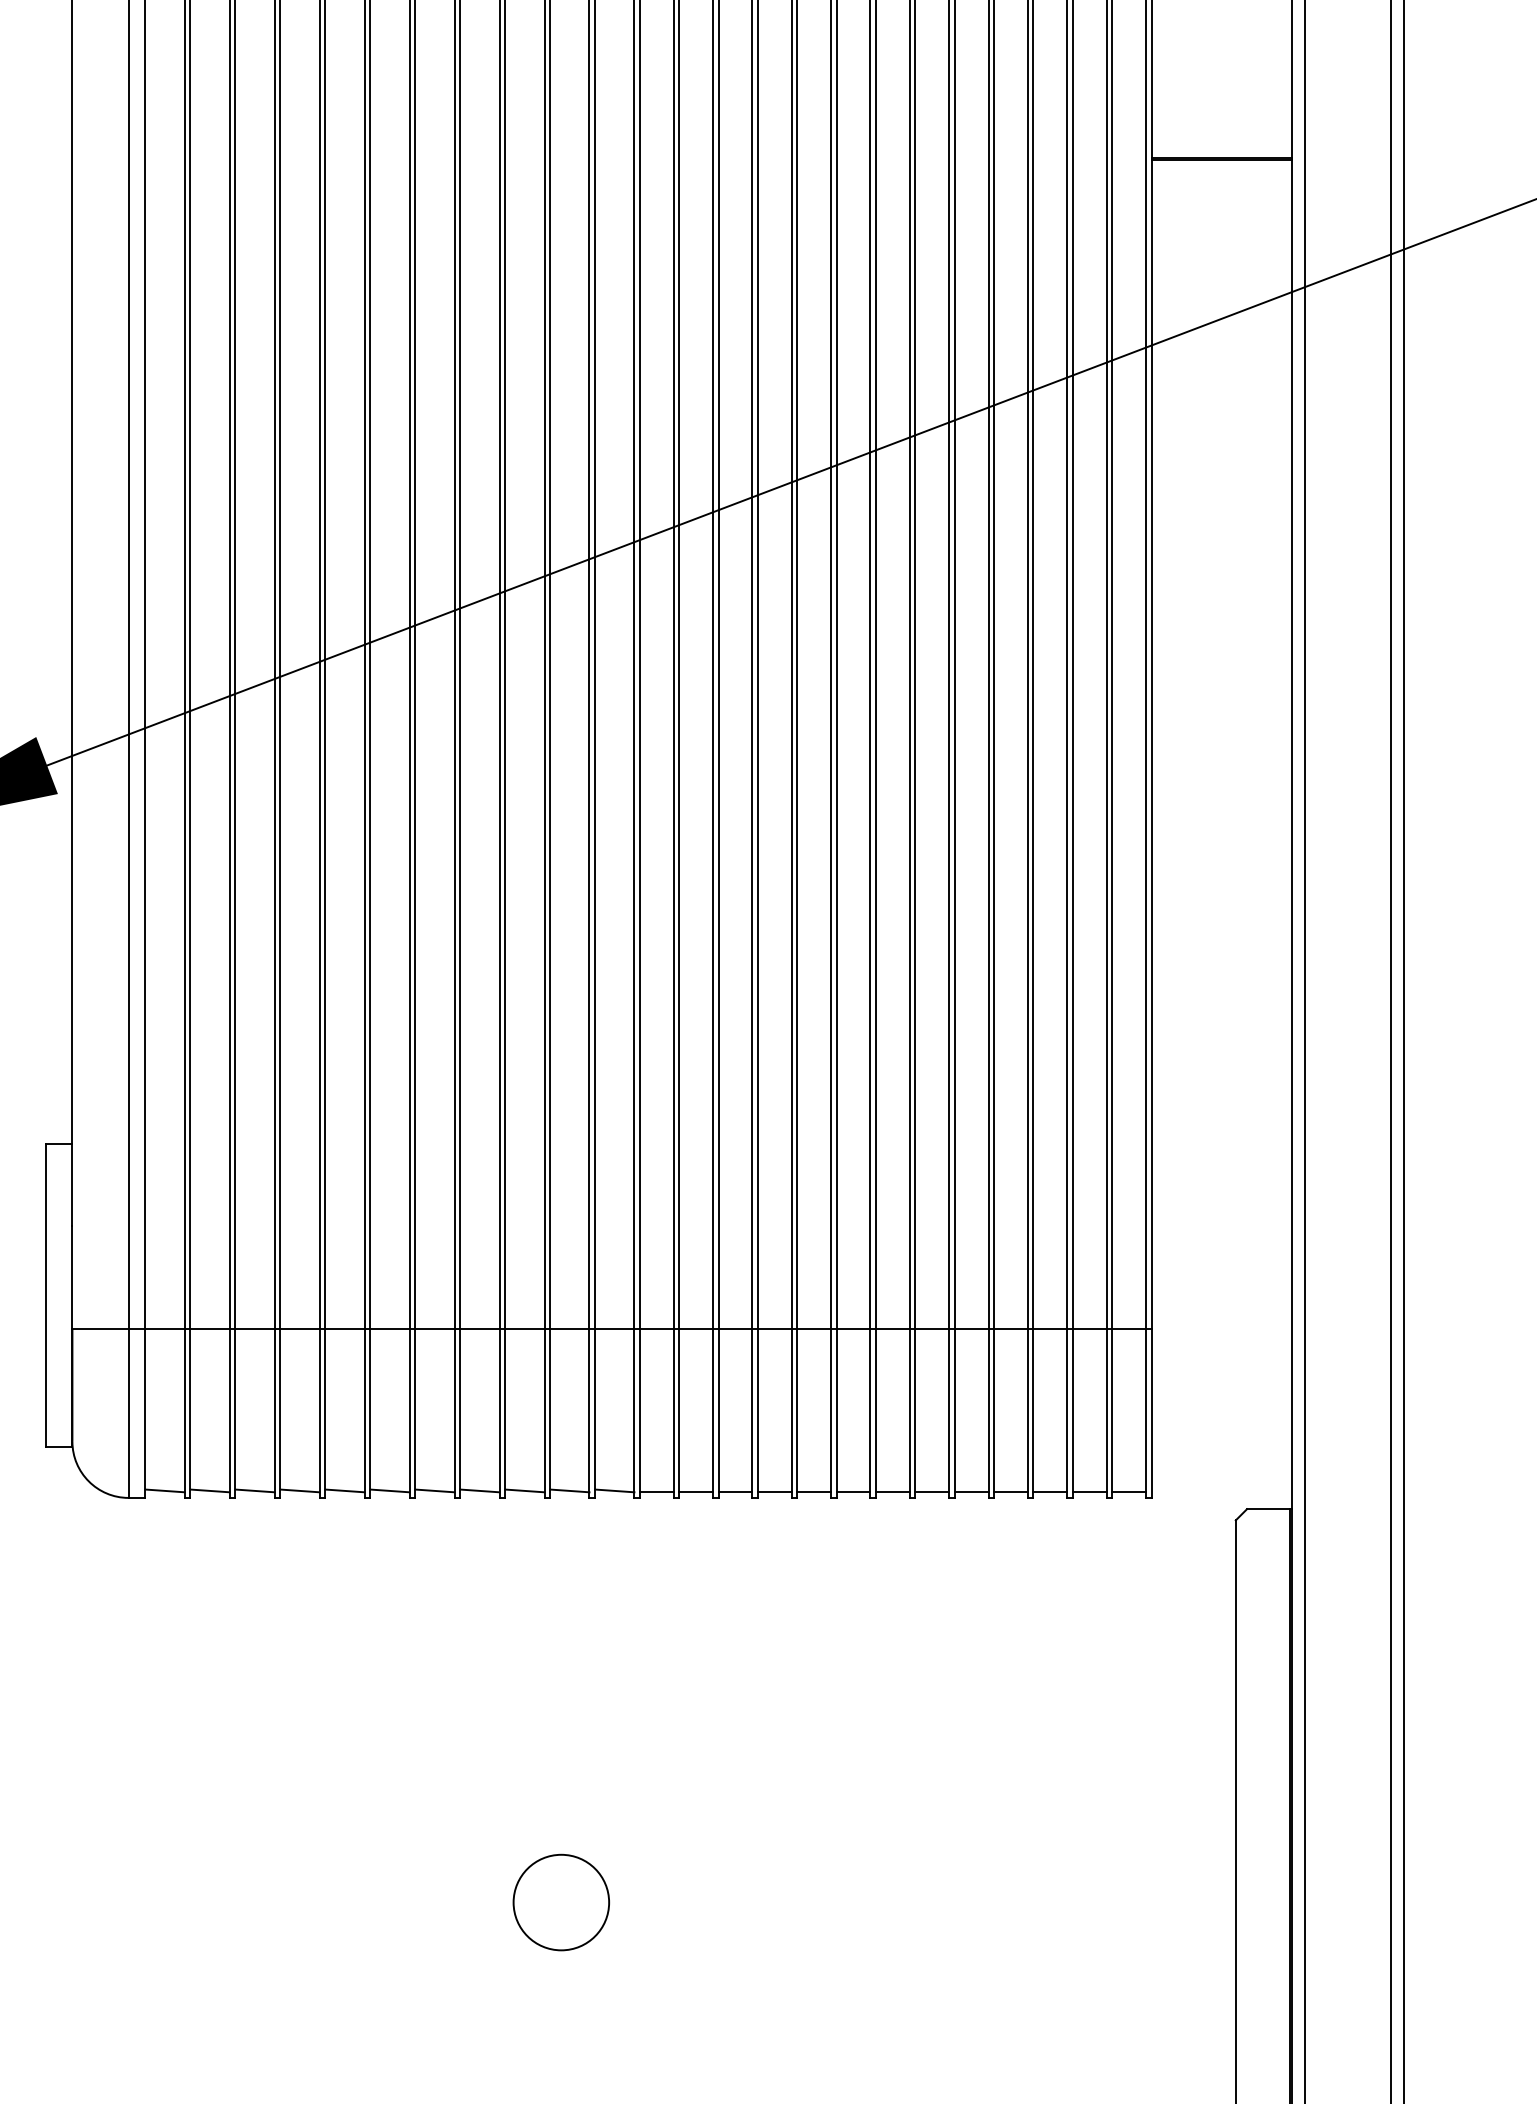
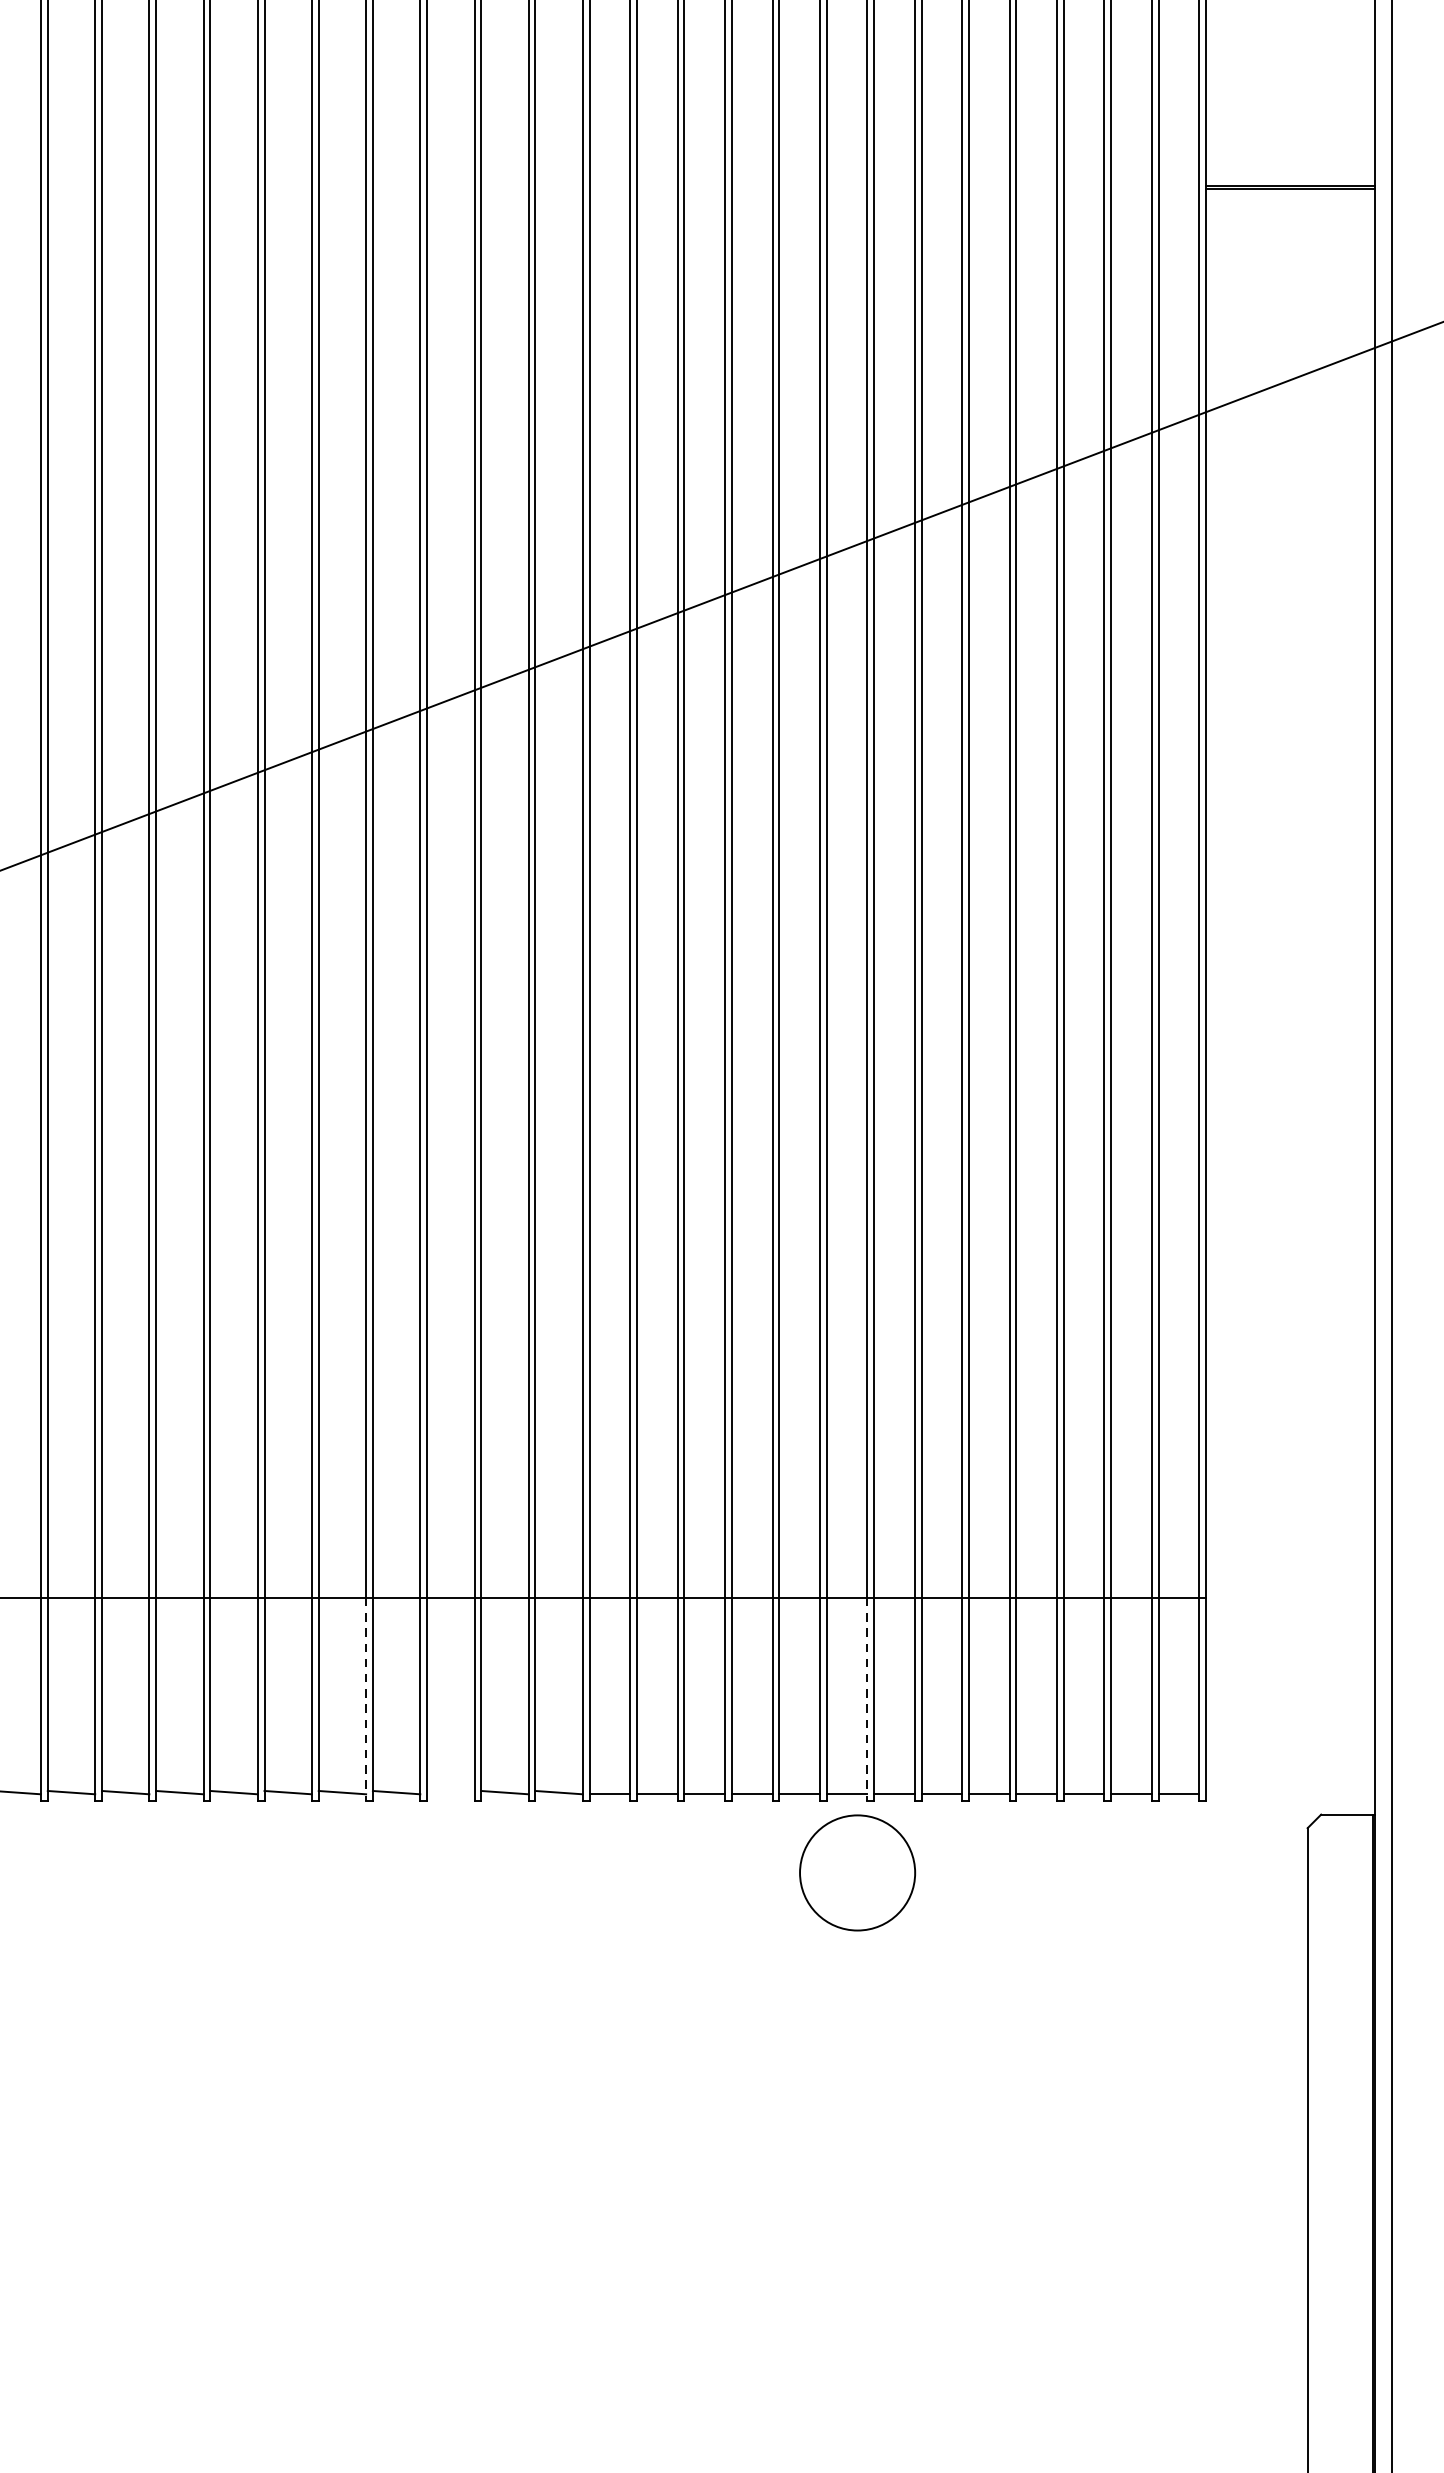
line: (454, 1414) -> (366, 1700), solid -> dashed
line: (870, 1414) -> (867, 1700), solid -> dashed
line: (524, 1490) -> (450, 1792), removed
circle: (560, 1902) -> (856, 1872), moved

